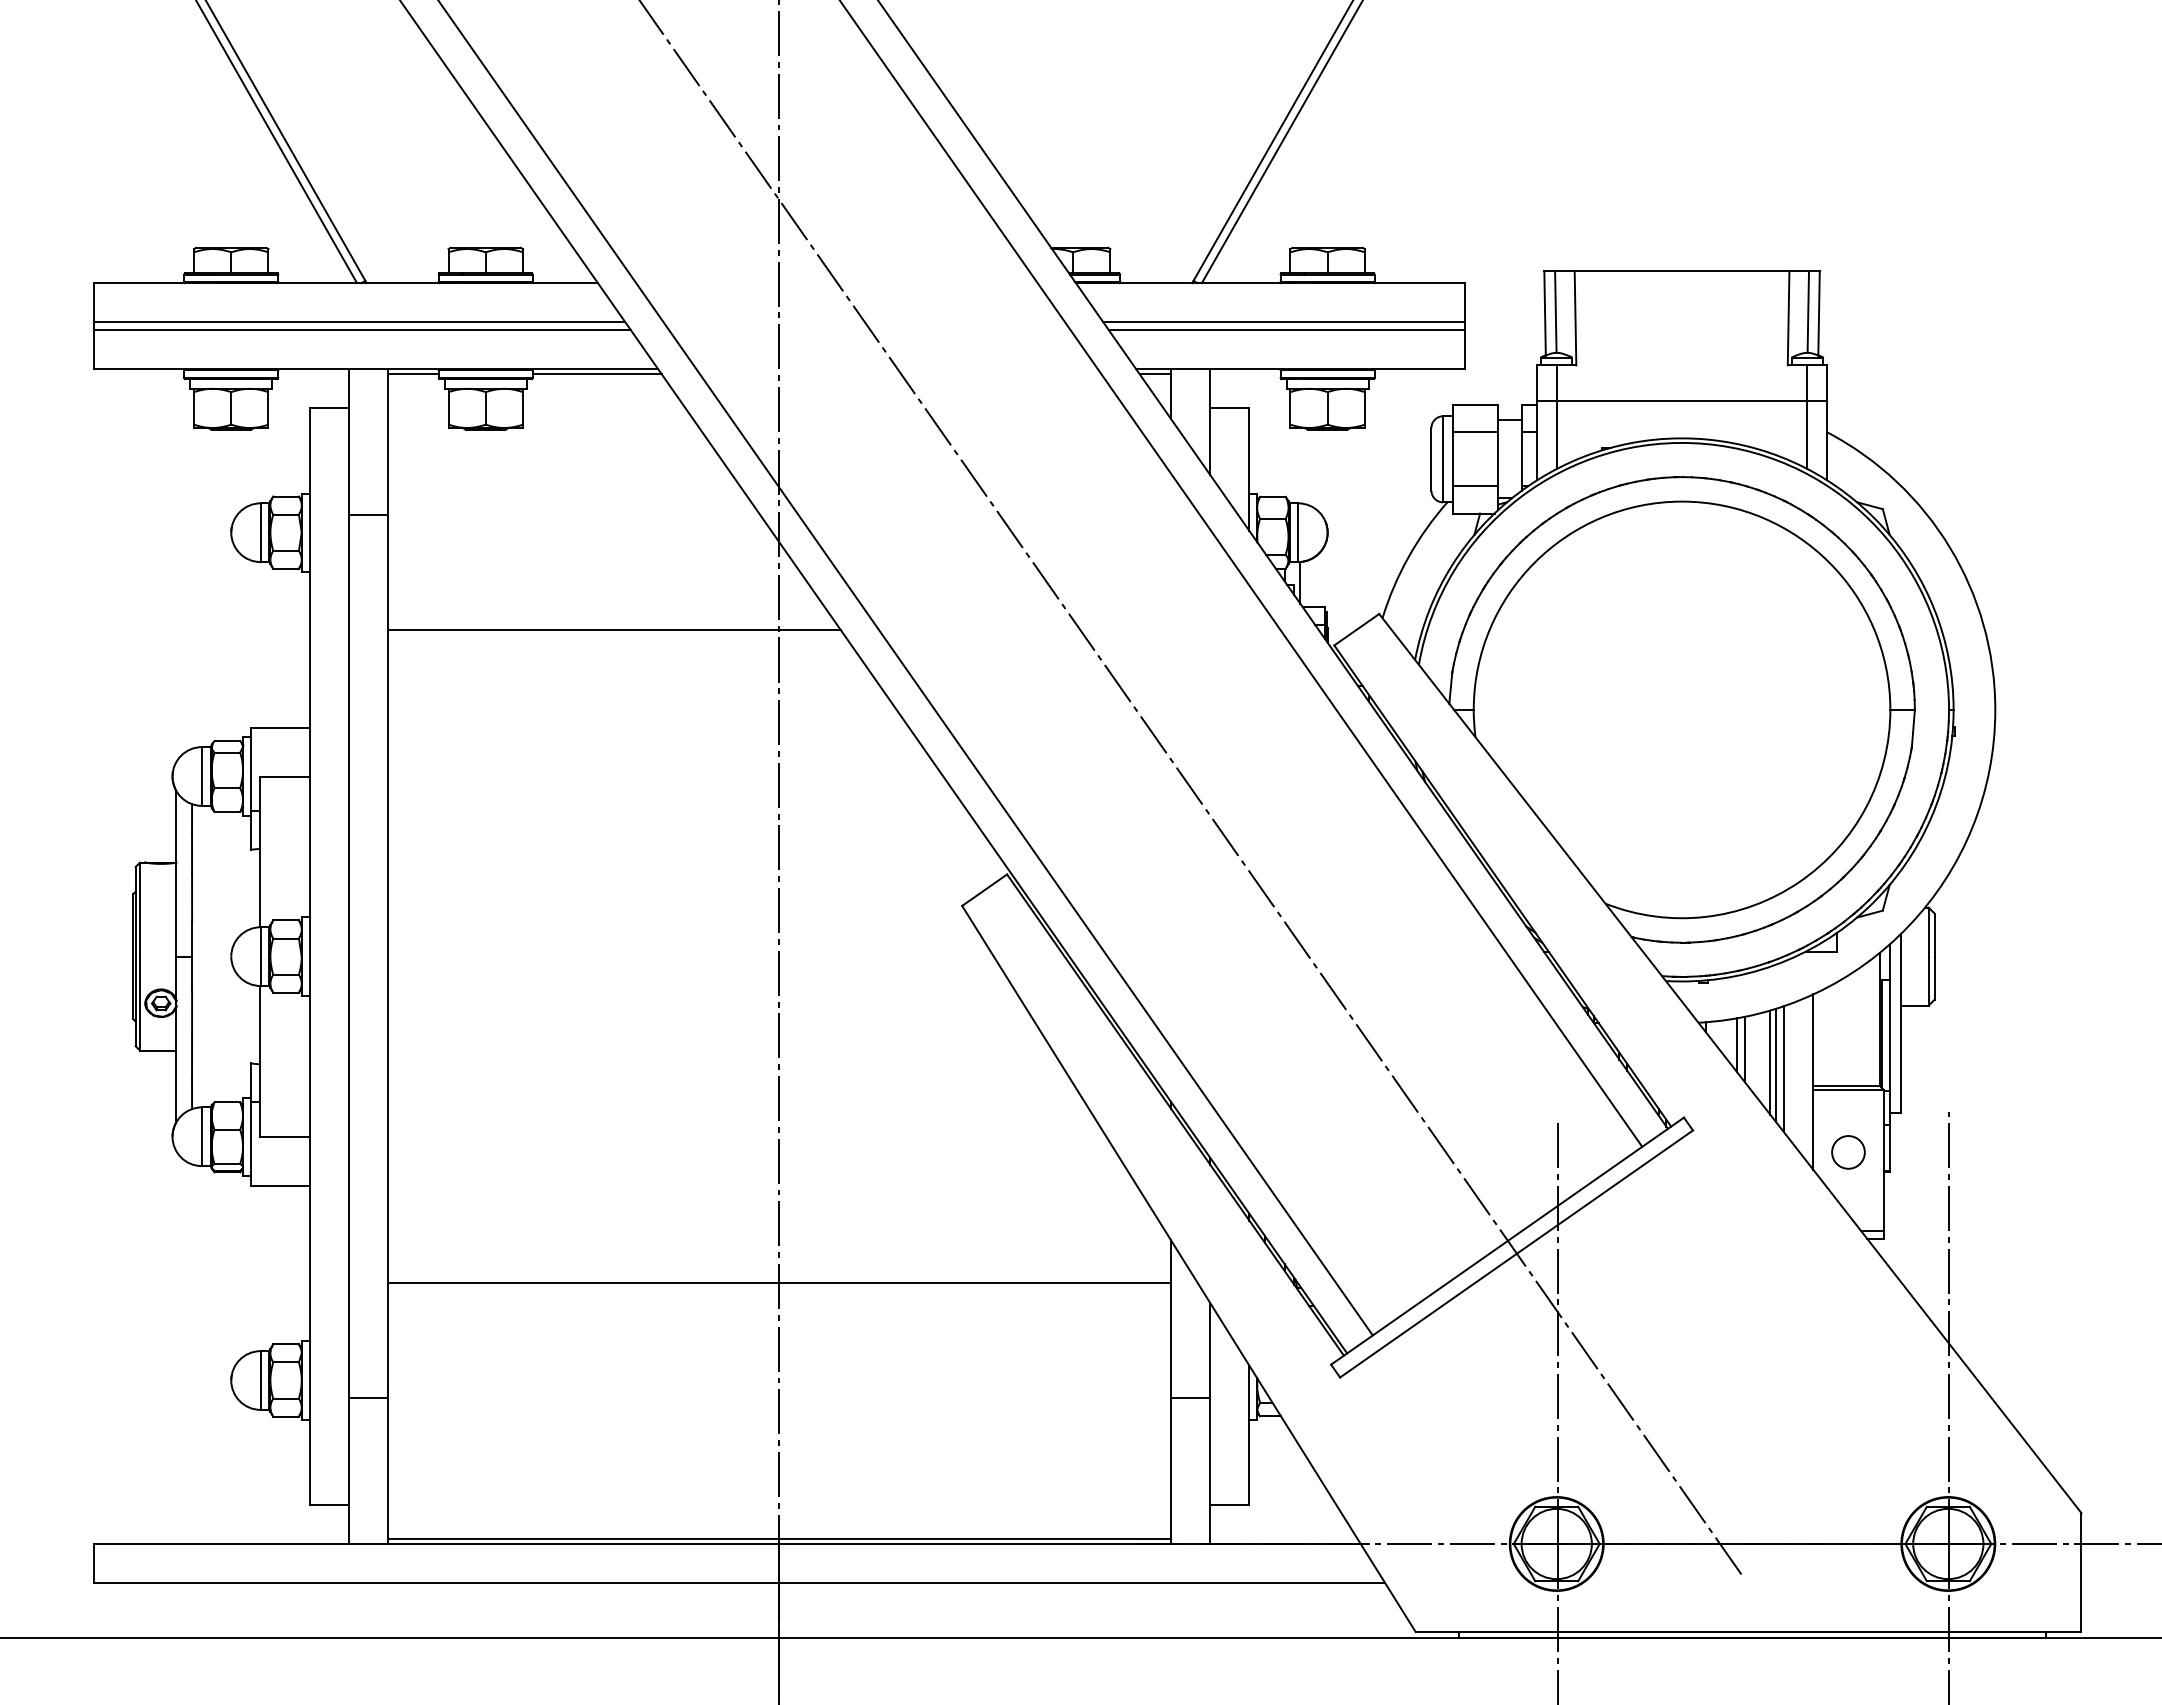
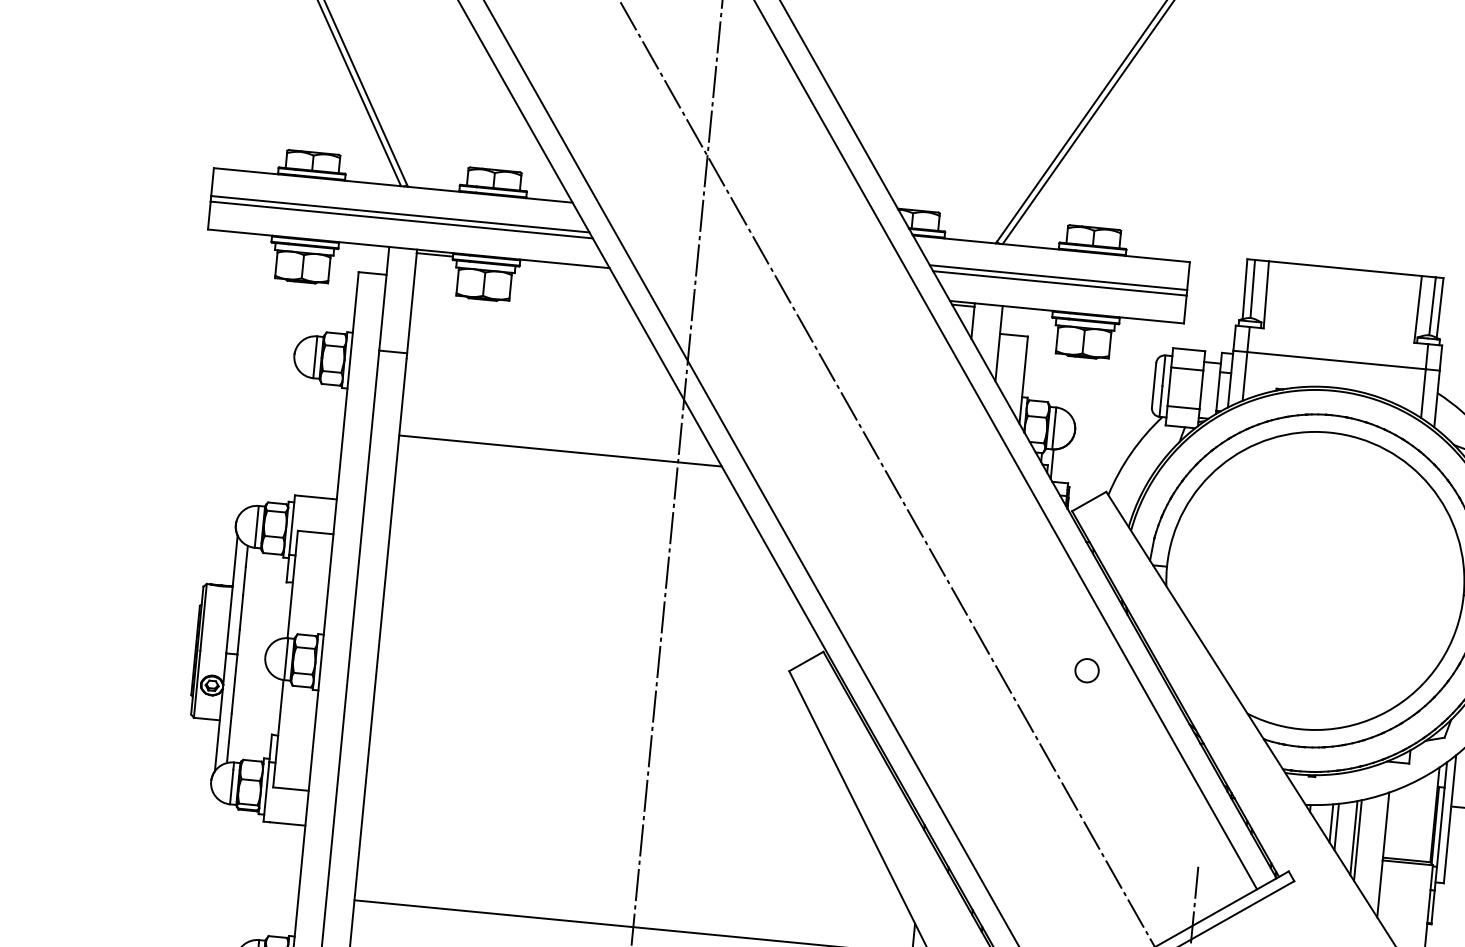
line: (596, 374) -> (565, 267), removed
line: (1783, 1069) -> (1362, 843), removed
circle: (1848, 1152) -> (1087, 670), moved

